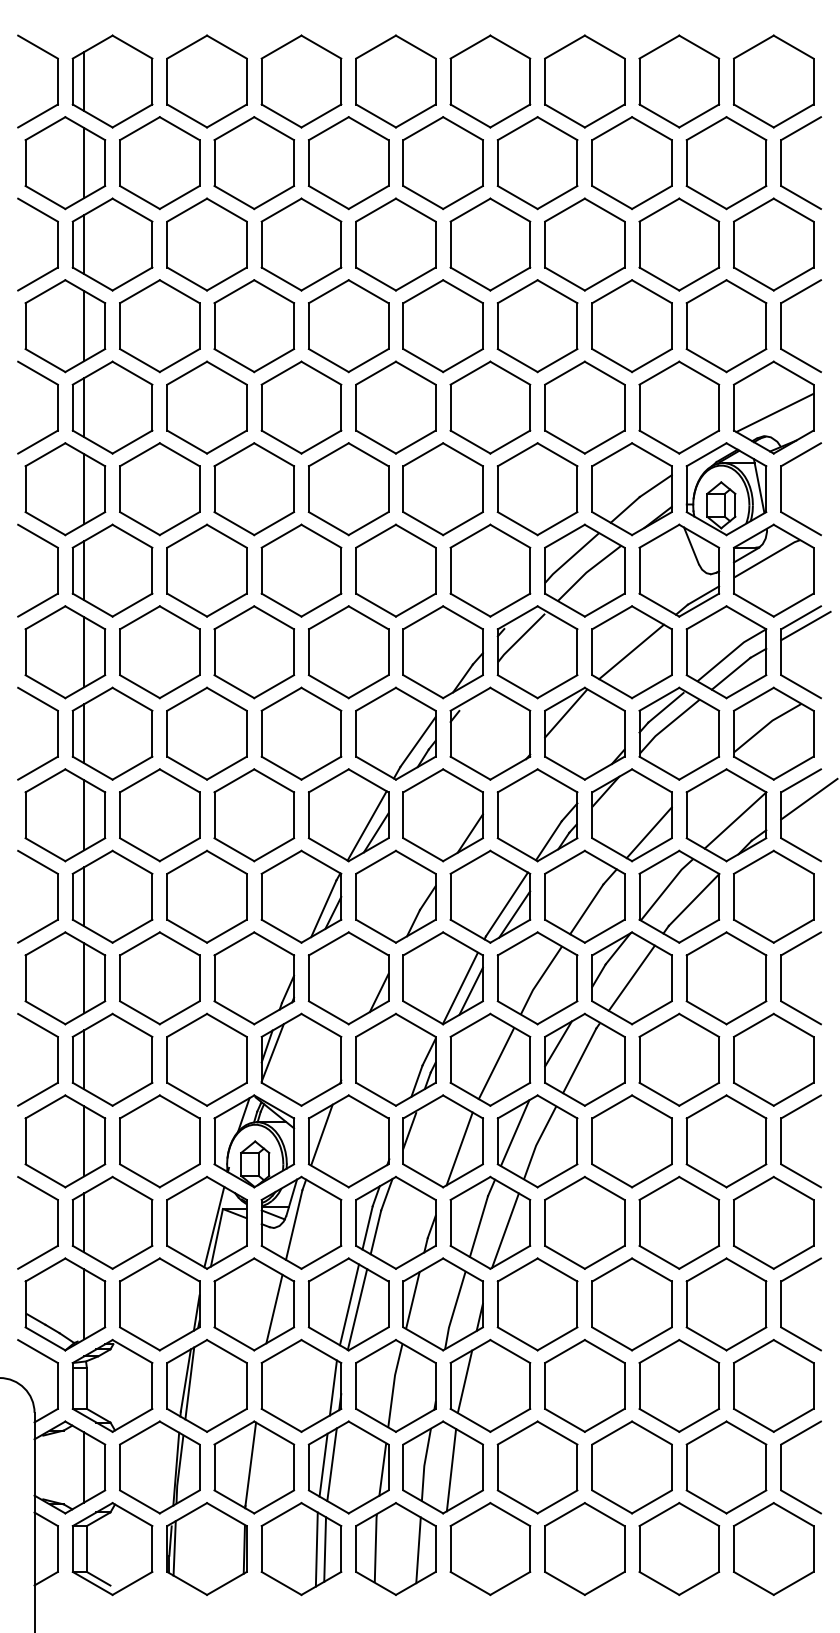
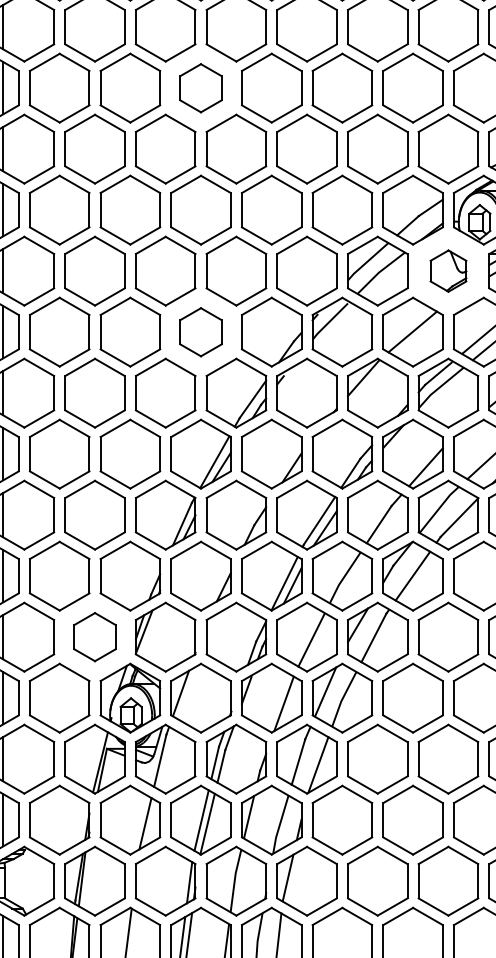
part: (348, 326) -> (200, 88), size x0.7
part: (679, 570) -> (448, 271), size x0.6
part: (348, 652) -> (200, 332), size x0.7
part: (206, 1059) -> (94, 636), size x0.7

